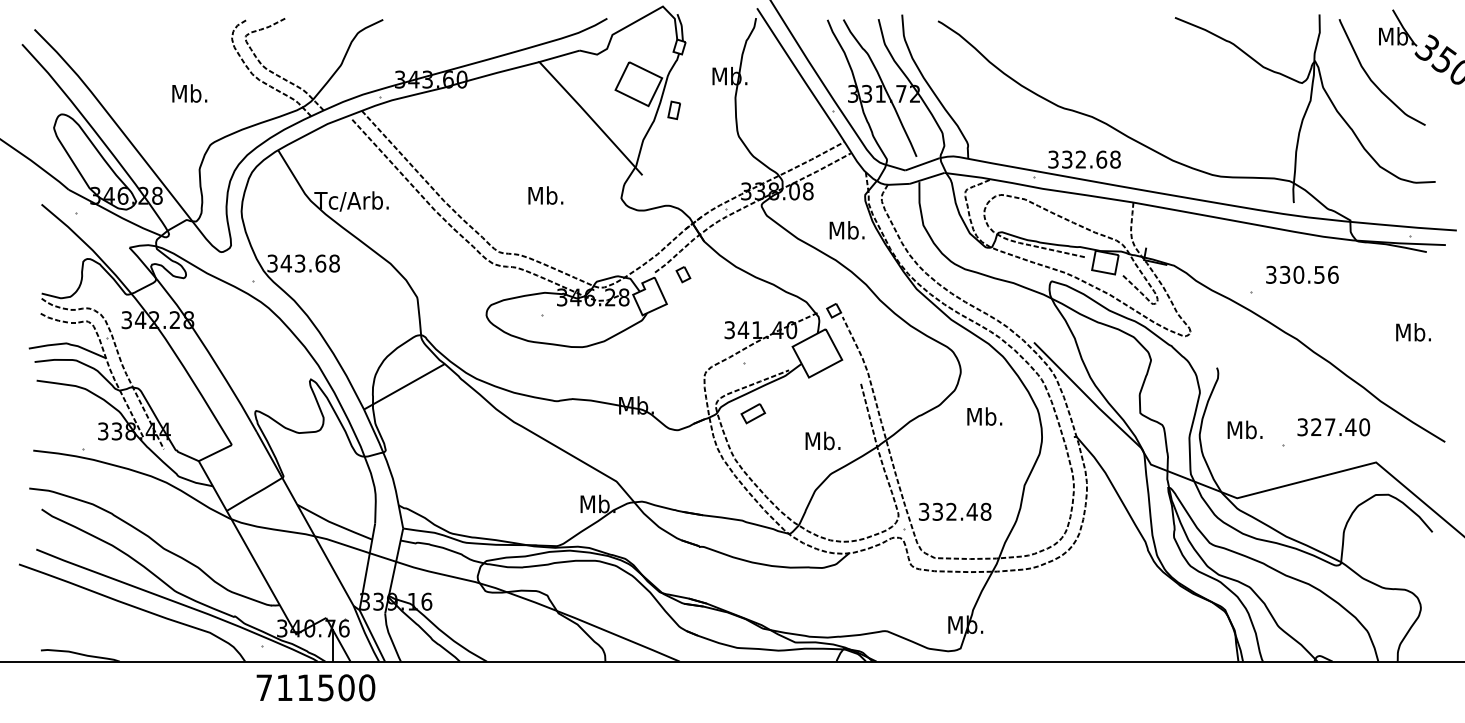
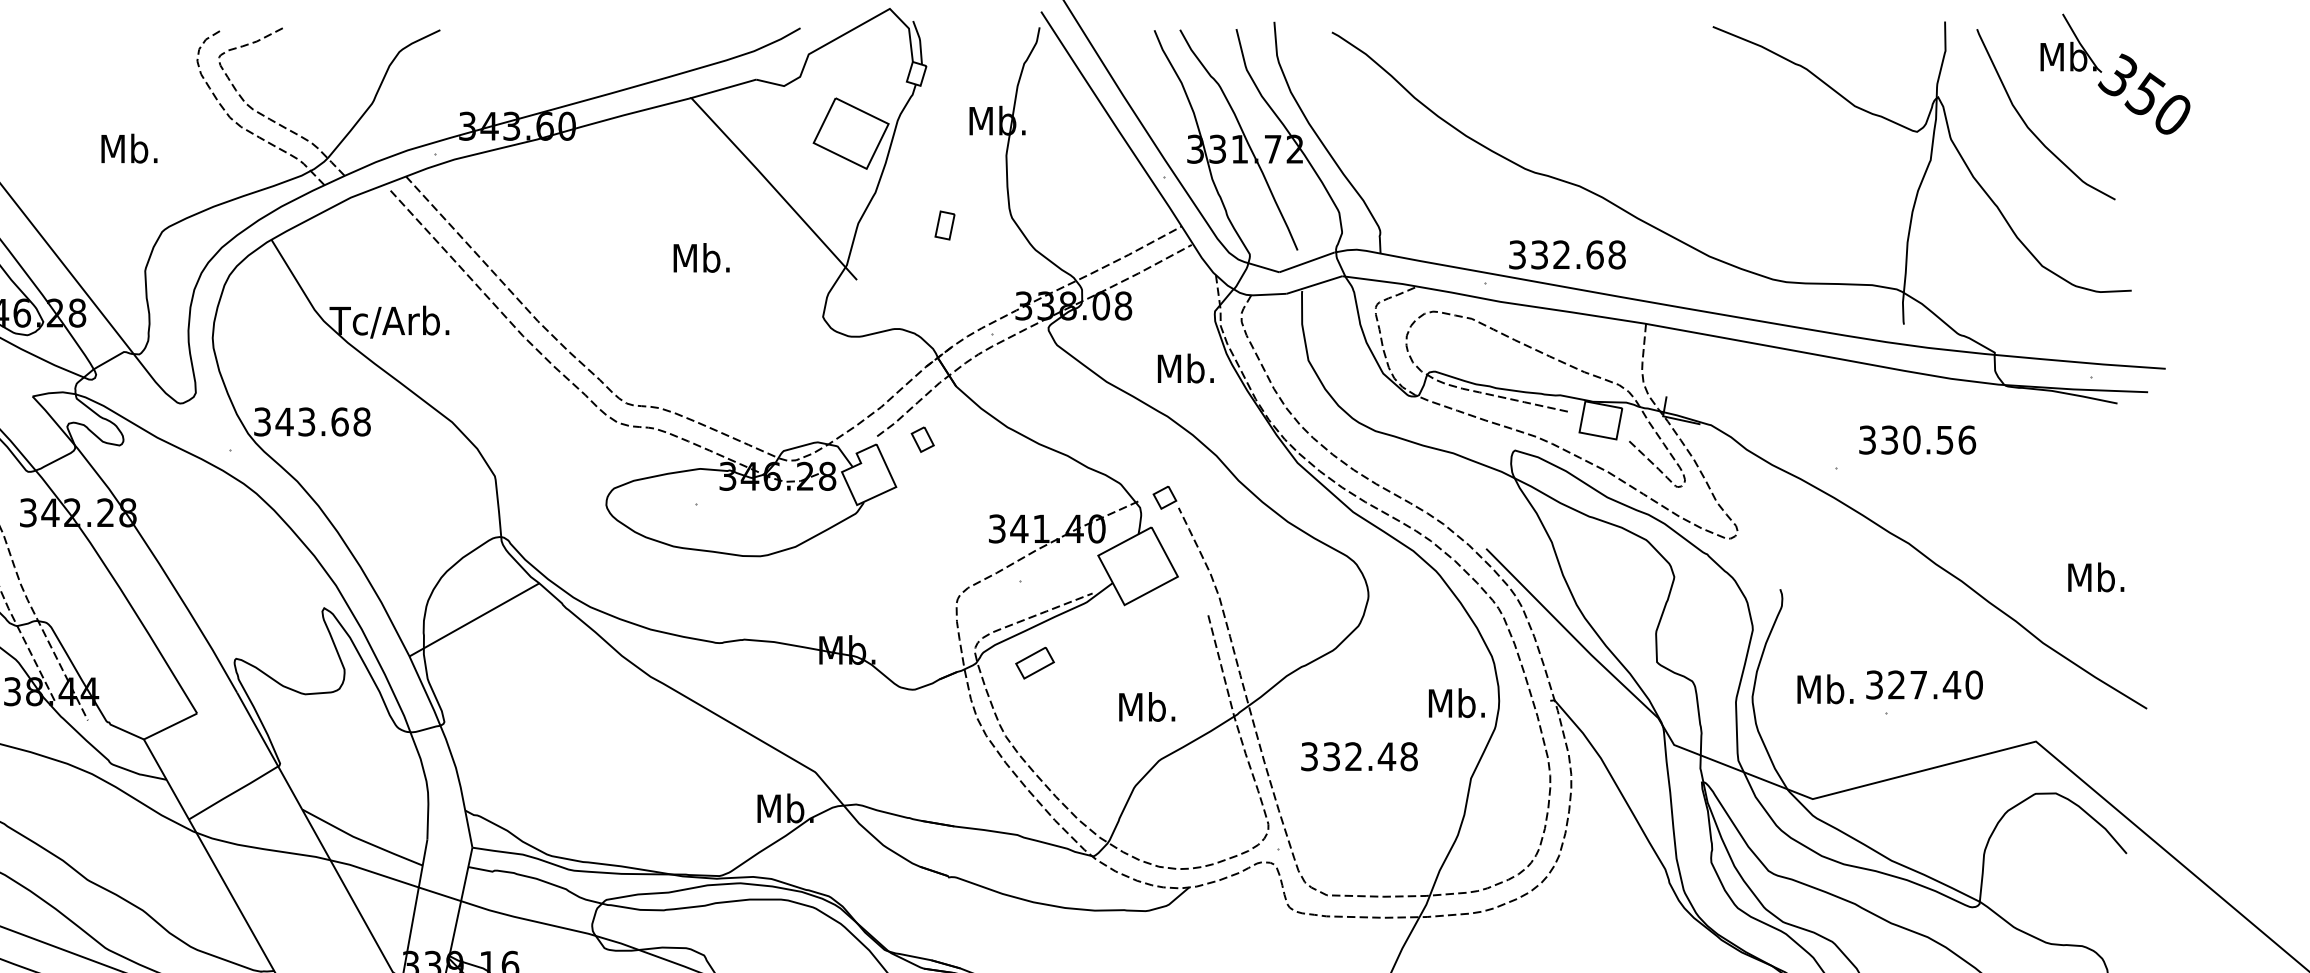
part: (673, 110) -> (943, 225), moved
text: (545, 195) -> (701, 257), moved
text: (1413, 332) -> (2096, 577), moved
text: (984, 416) -> (1456, 703), moved
text: (1333, 427) -> (1924, 685), moved
text: (955, 511) -> (1360, 756), moved

